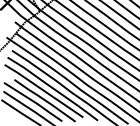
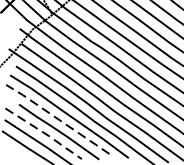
line: (43, 90) -> (57, 118), solid -> dashed
line: (34, 102) -> (45, 134), solid -> dashed

